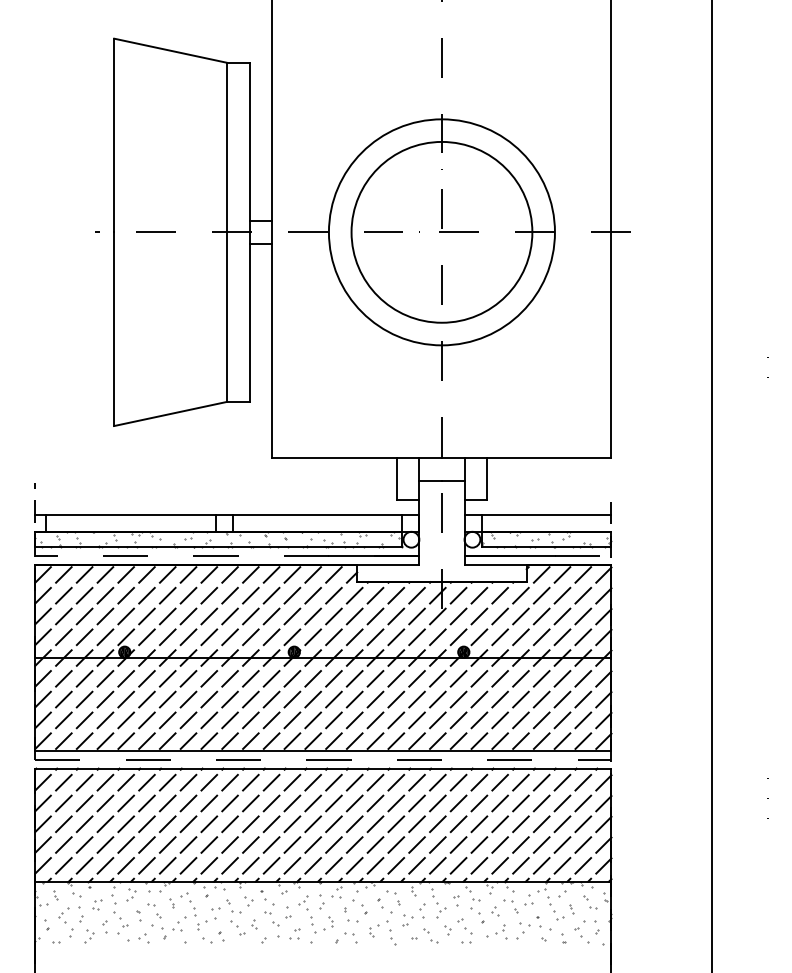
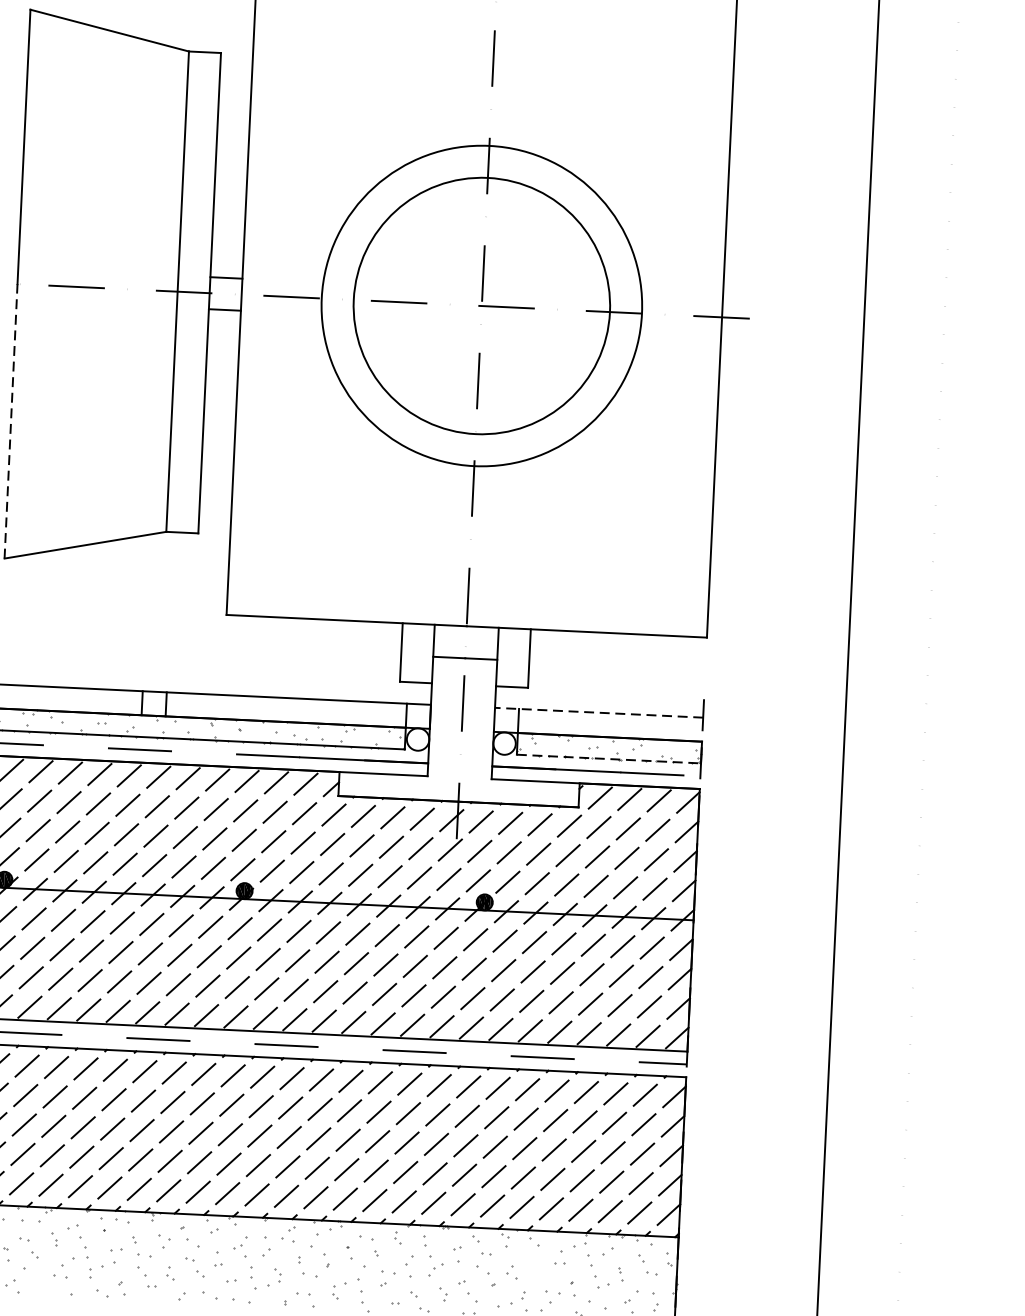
line: (114, 329) -> (11, 421), solid -> dashed
line: (537, 514) -> (598, 712), solid -> dashed
line: (546, 547) -> (608, 759), solid -> dashed
part: (510, 906) -> (533, 1265), removed
part: (163, 933) -> (40, 1280), removed
part: (294, 933) -> (226, 1289), size x1.6

